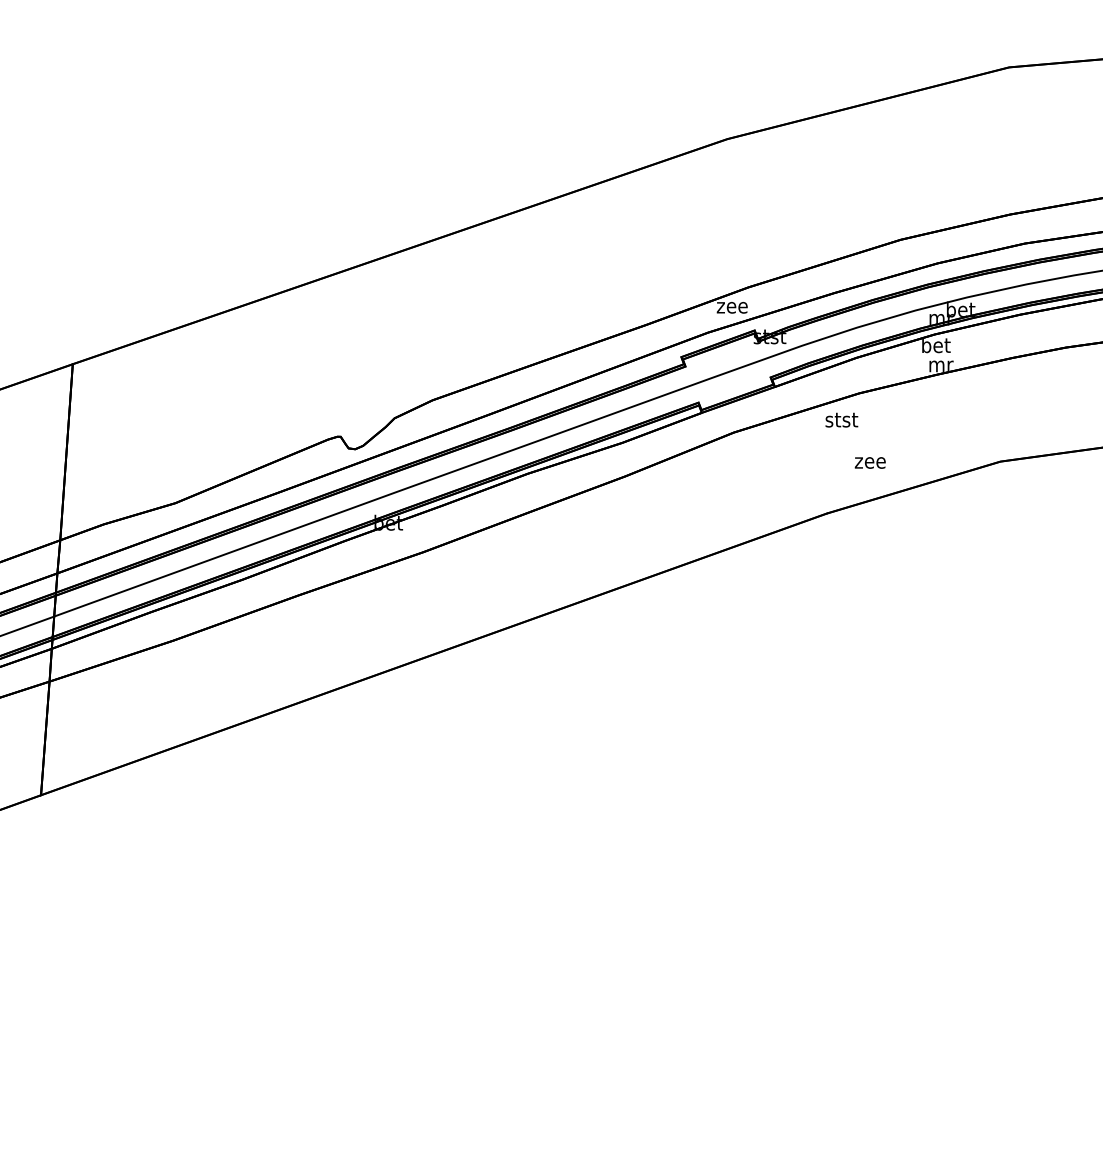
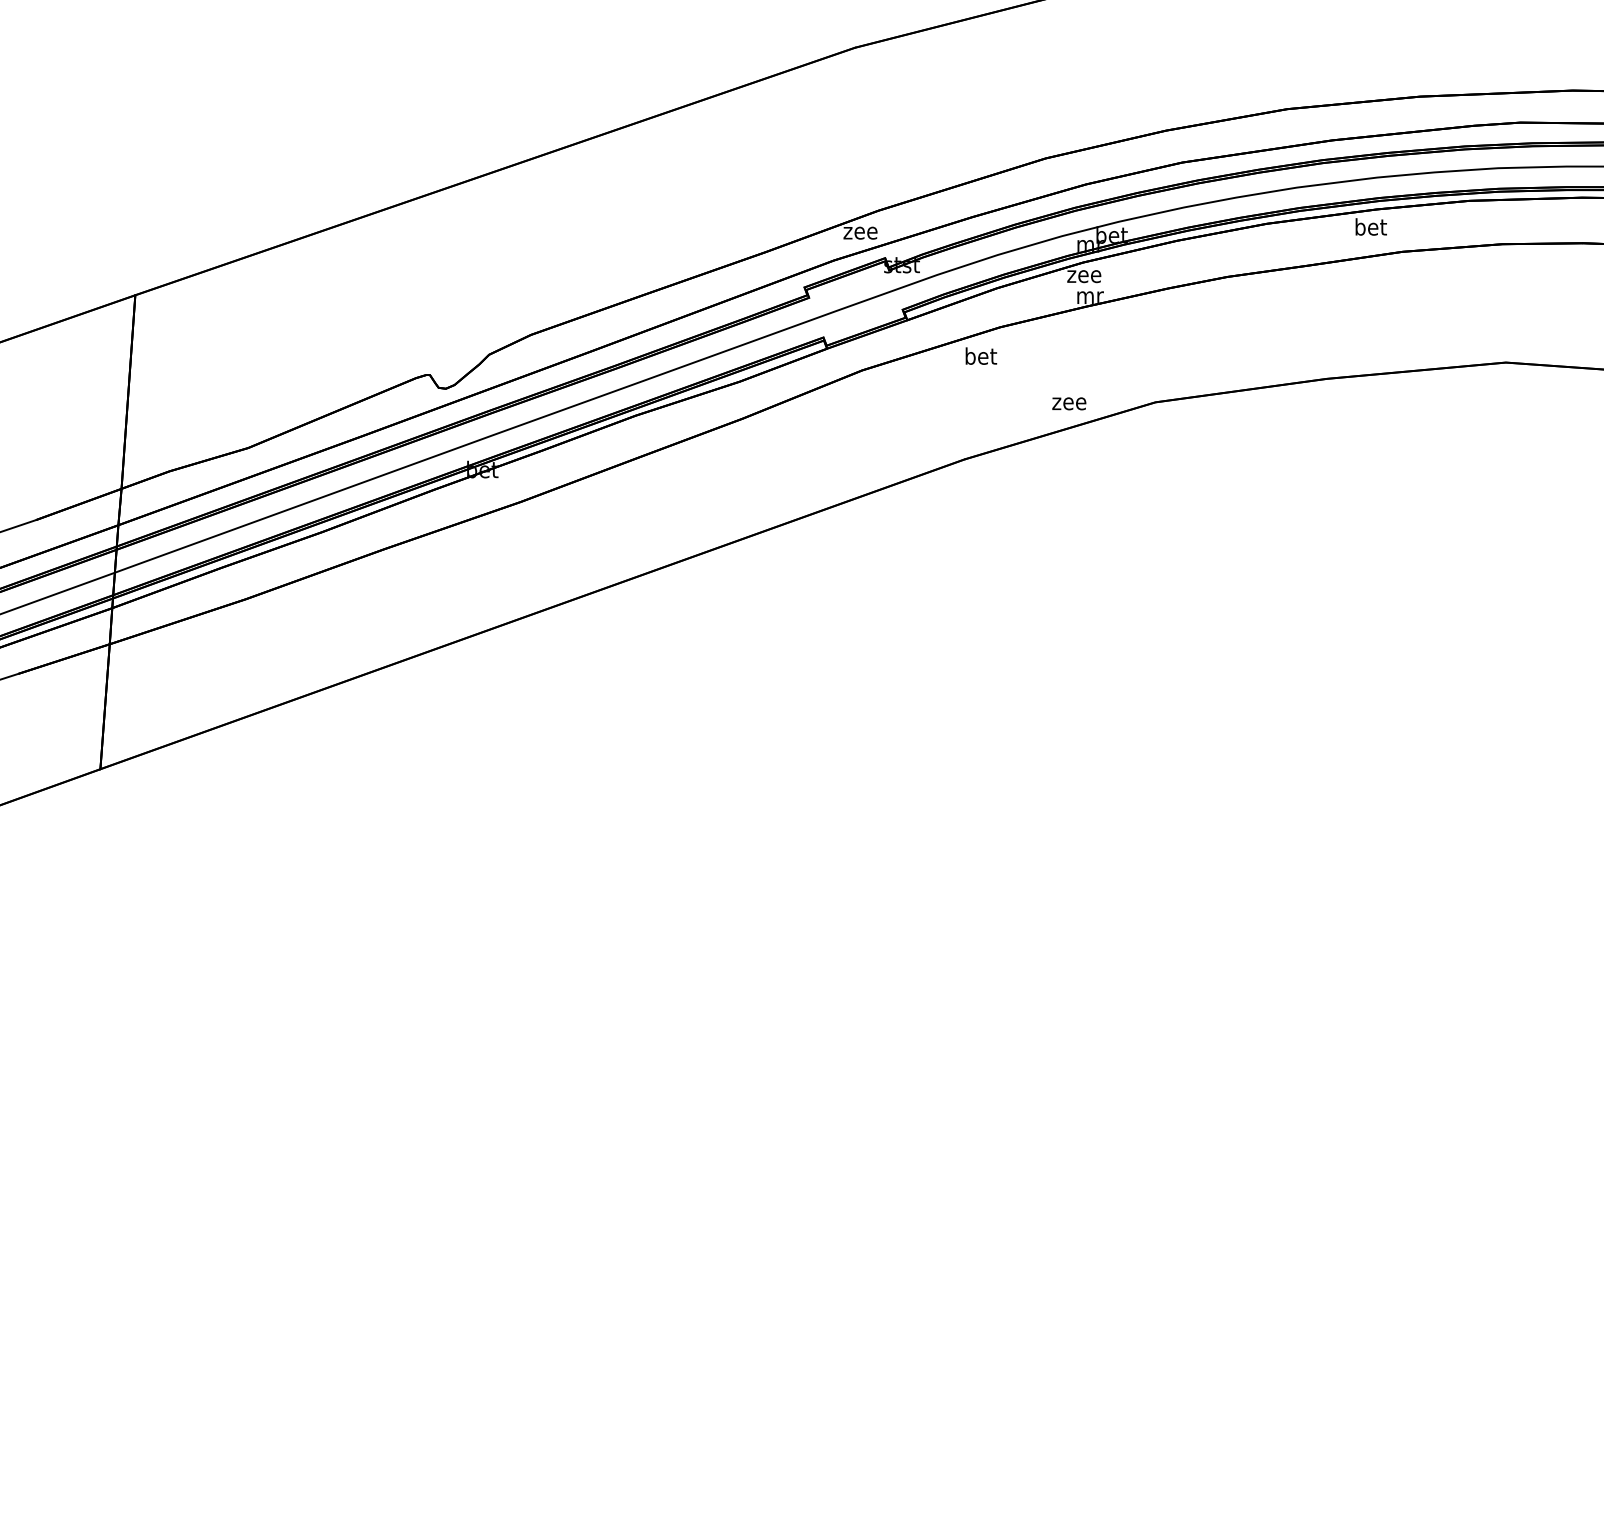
text: (935, 345) -> (1084, 274), bet -> zee
text: (841, 419) -> (980, 355), stst -> bet
text: (870, 462) -> (1069, 403), moved

